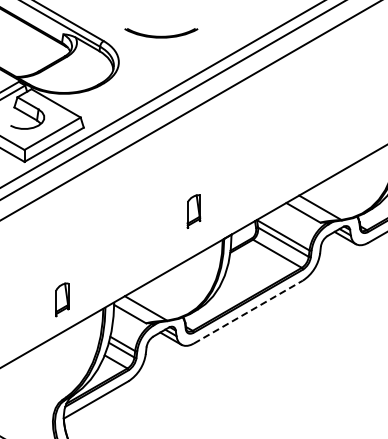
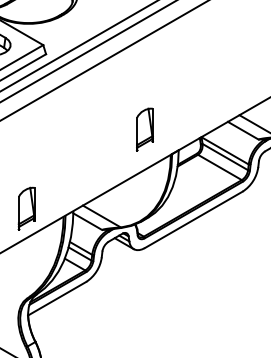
part: (193, 211) -> (144, 129), size x1.43
part: (62, 299) -> (26, 208), size x1.43
line: (248, 312) -> (193, 220), dashed -> solid

